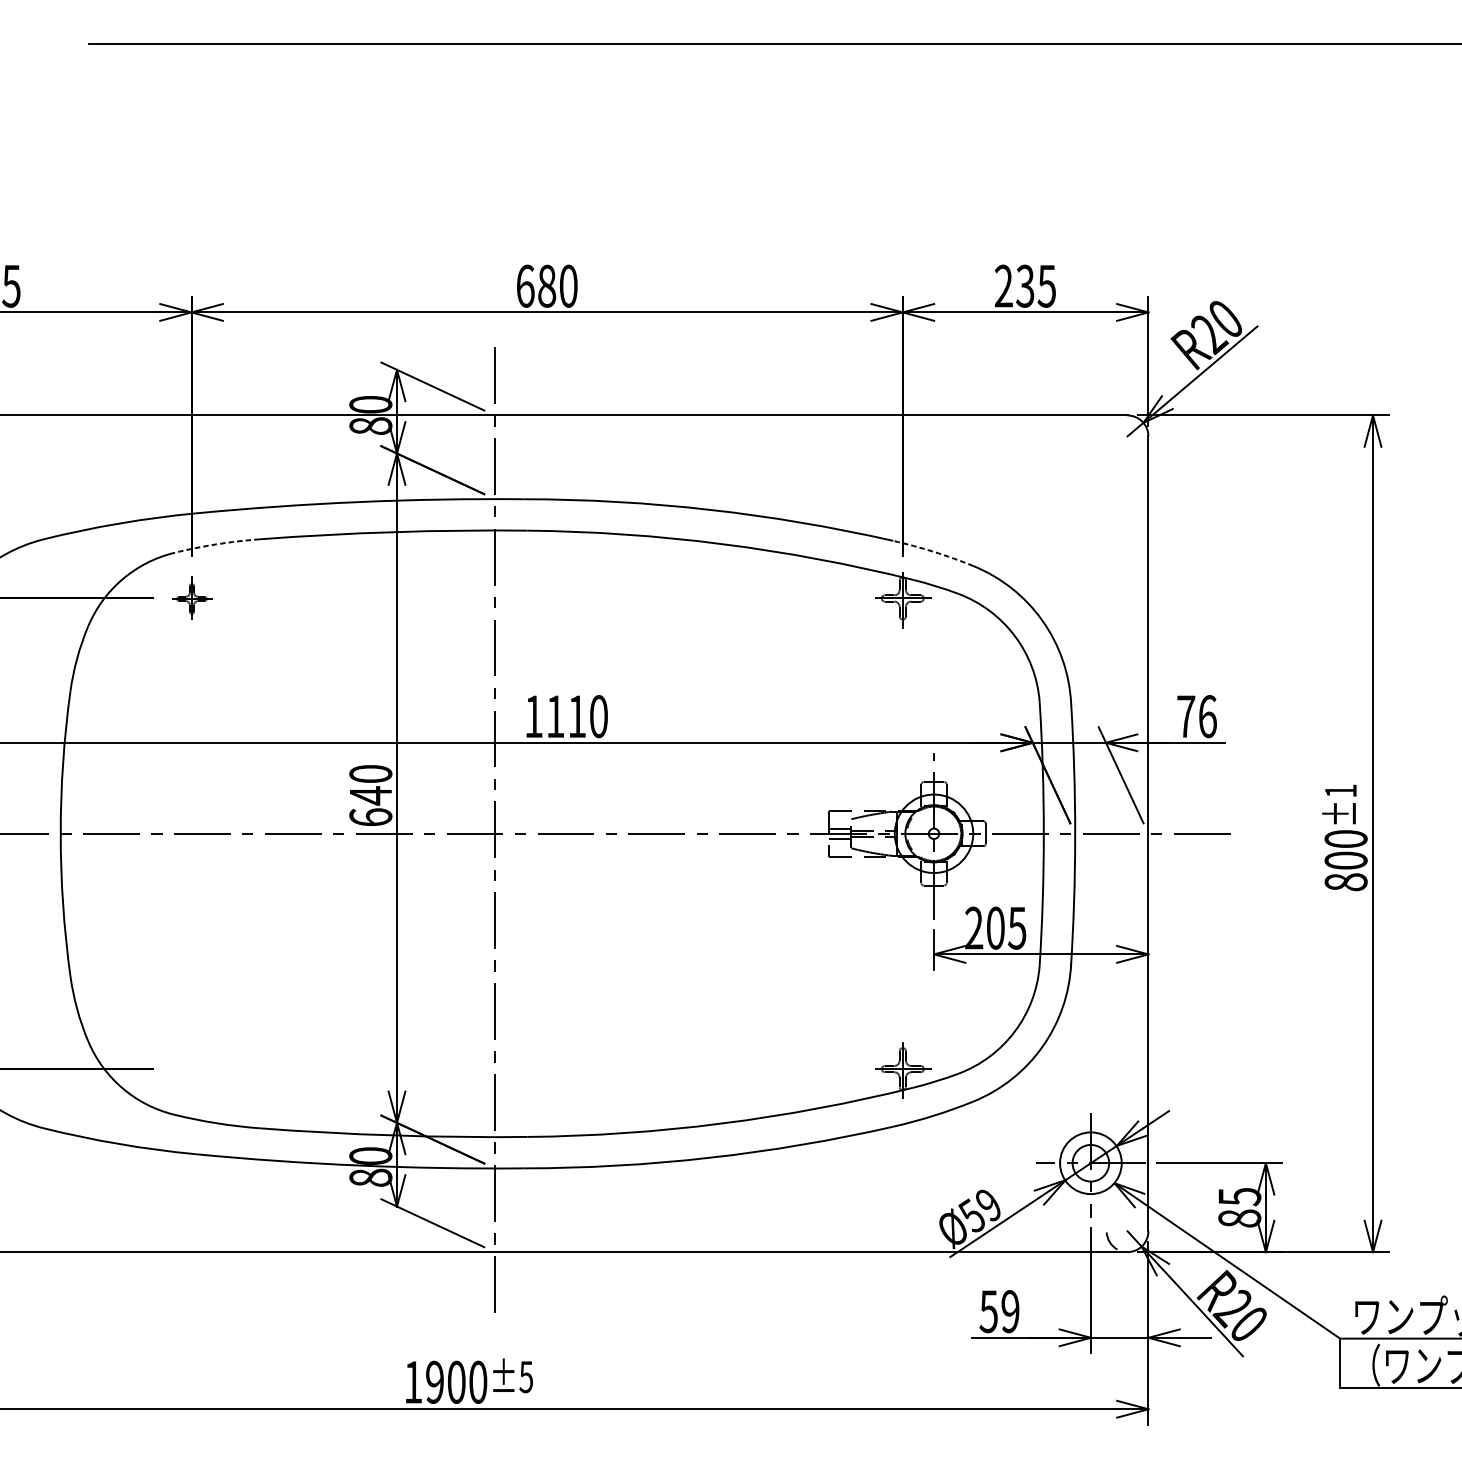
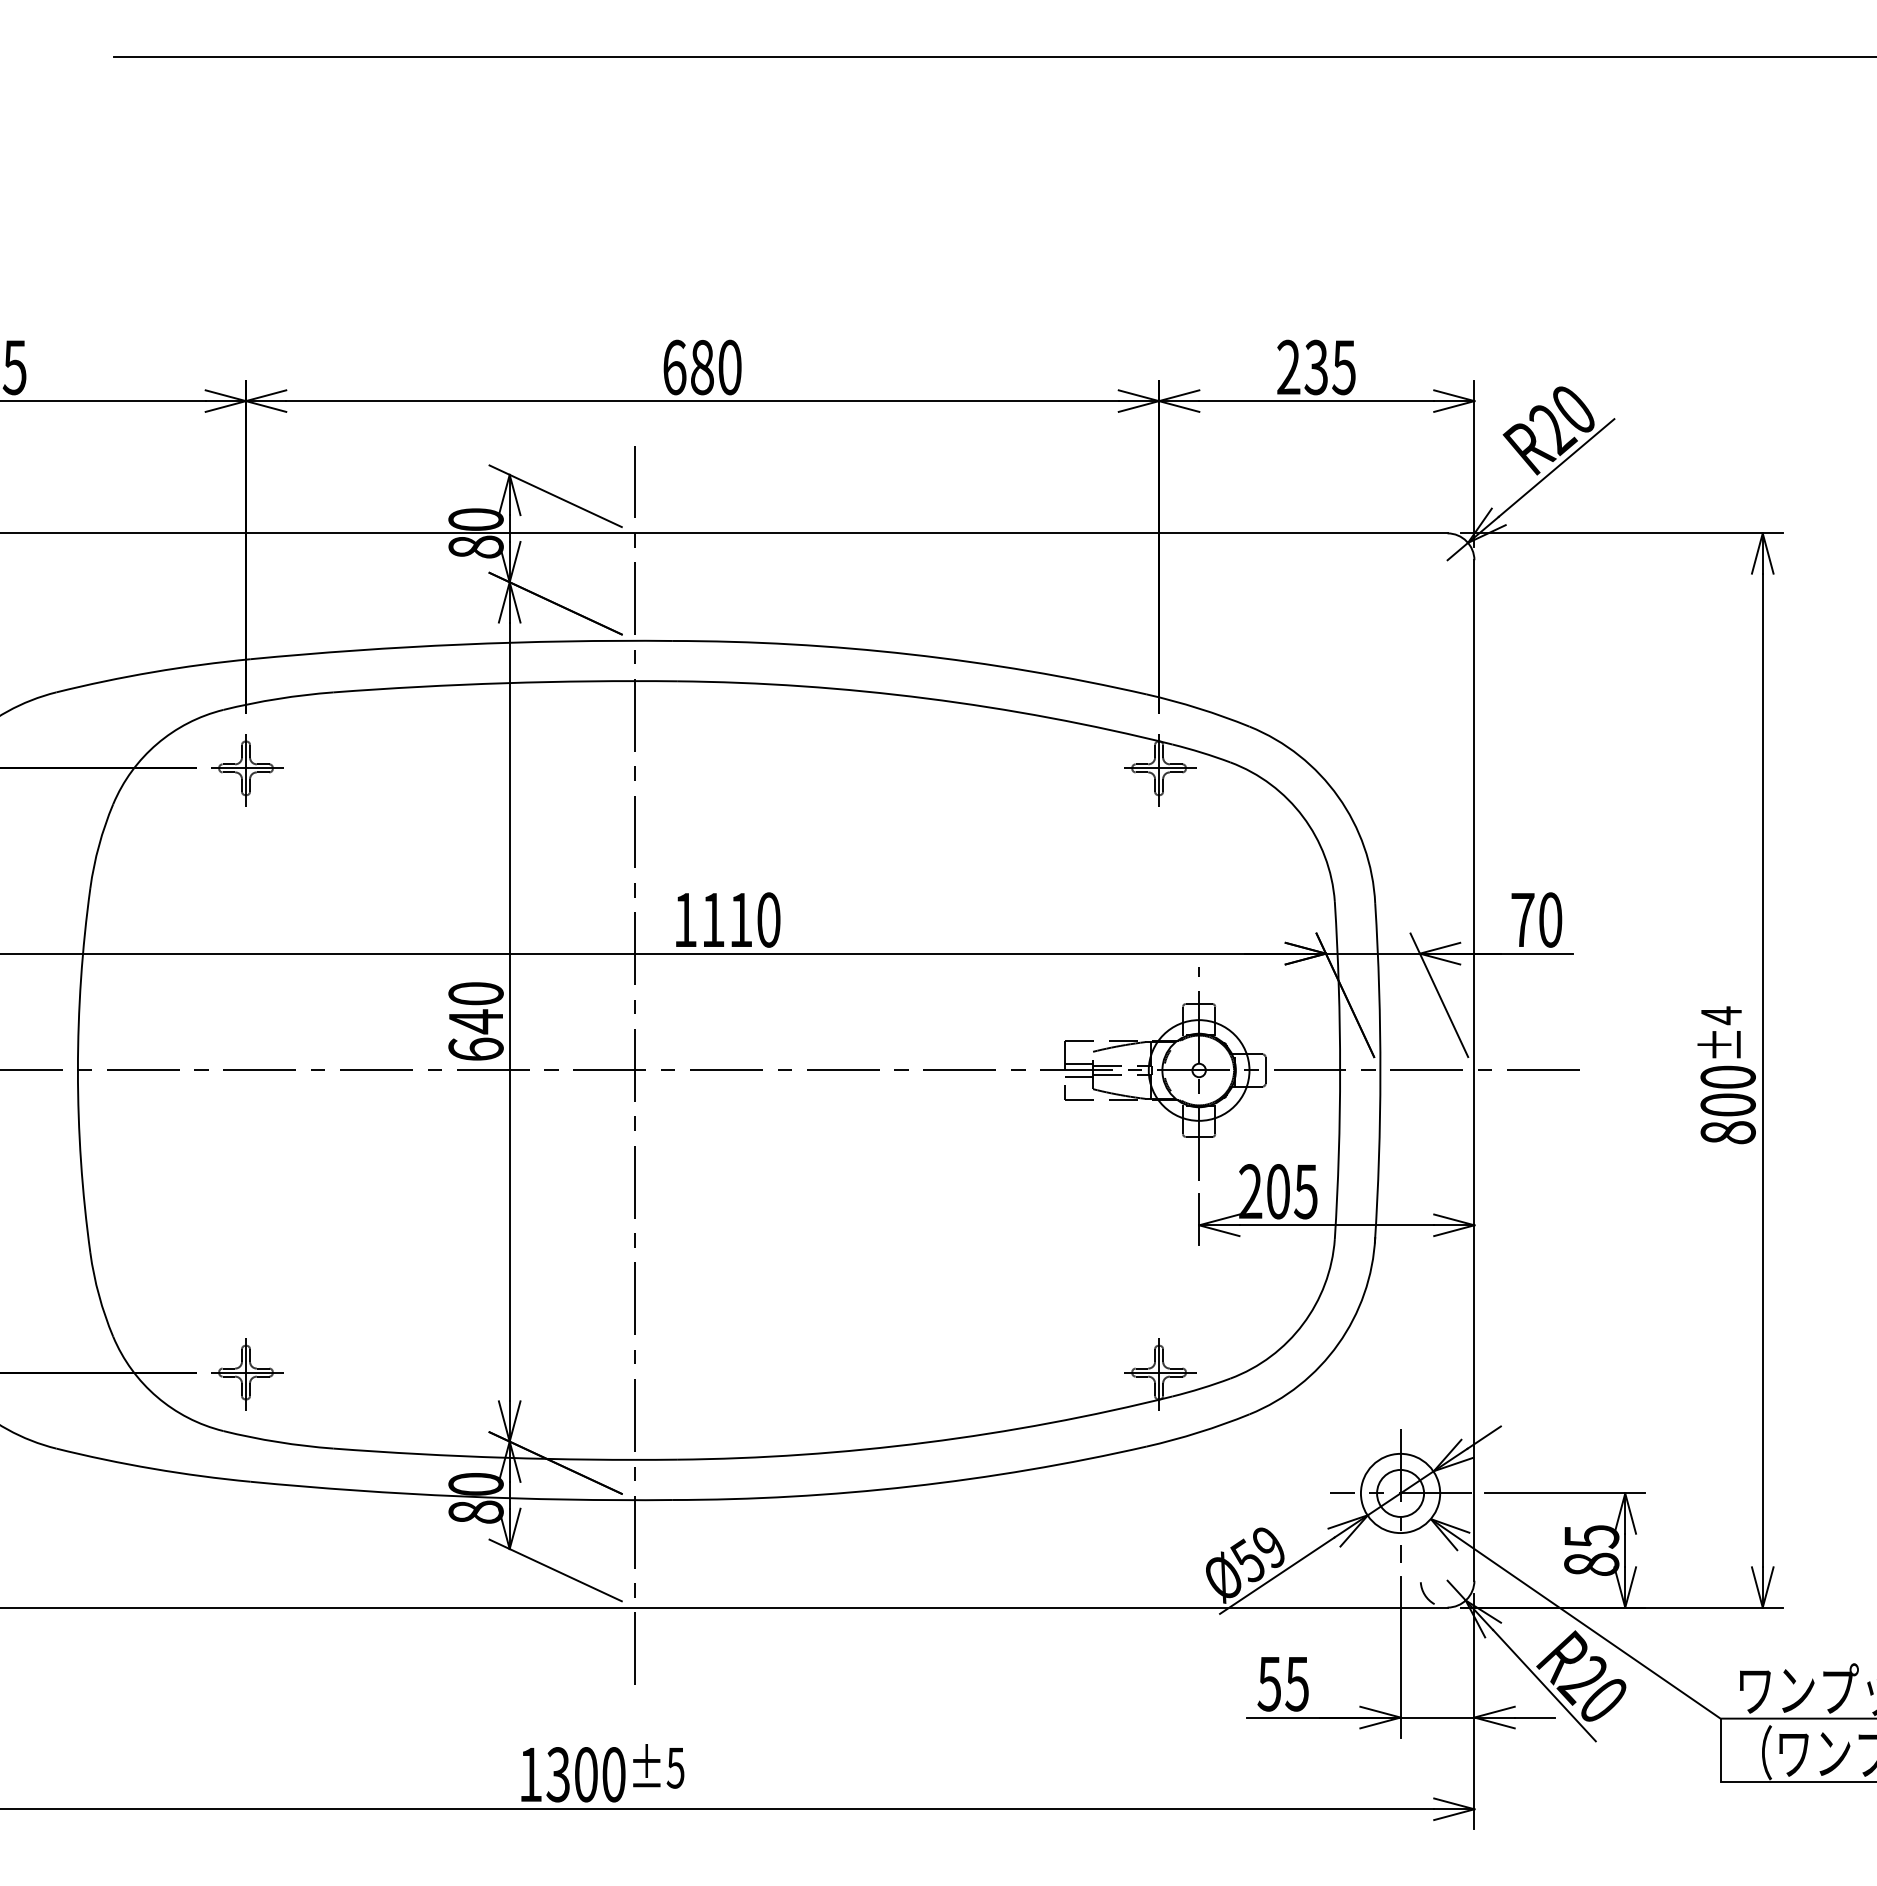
arc: (216, 544) -> (278, 698), dashed -> solid
arc: (933, 551) -> (1198, 708), dashed -> solid
part: (192, 600) -> (247, 770), size x1.43
text: (1207, 716) -> (1550, 919), 76 -> 70
text: (1340, 790) -> (1721, 1015), ±1 -> ±4
part: (192, 1070) -> (247, 1374), added
text: (1009, 1311) -> (1296, 1683), 59 -> 55
text: (434, 1382) -> (557, 1774), 1900 -> 1300

